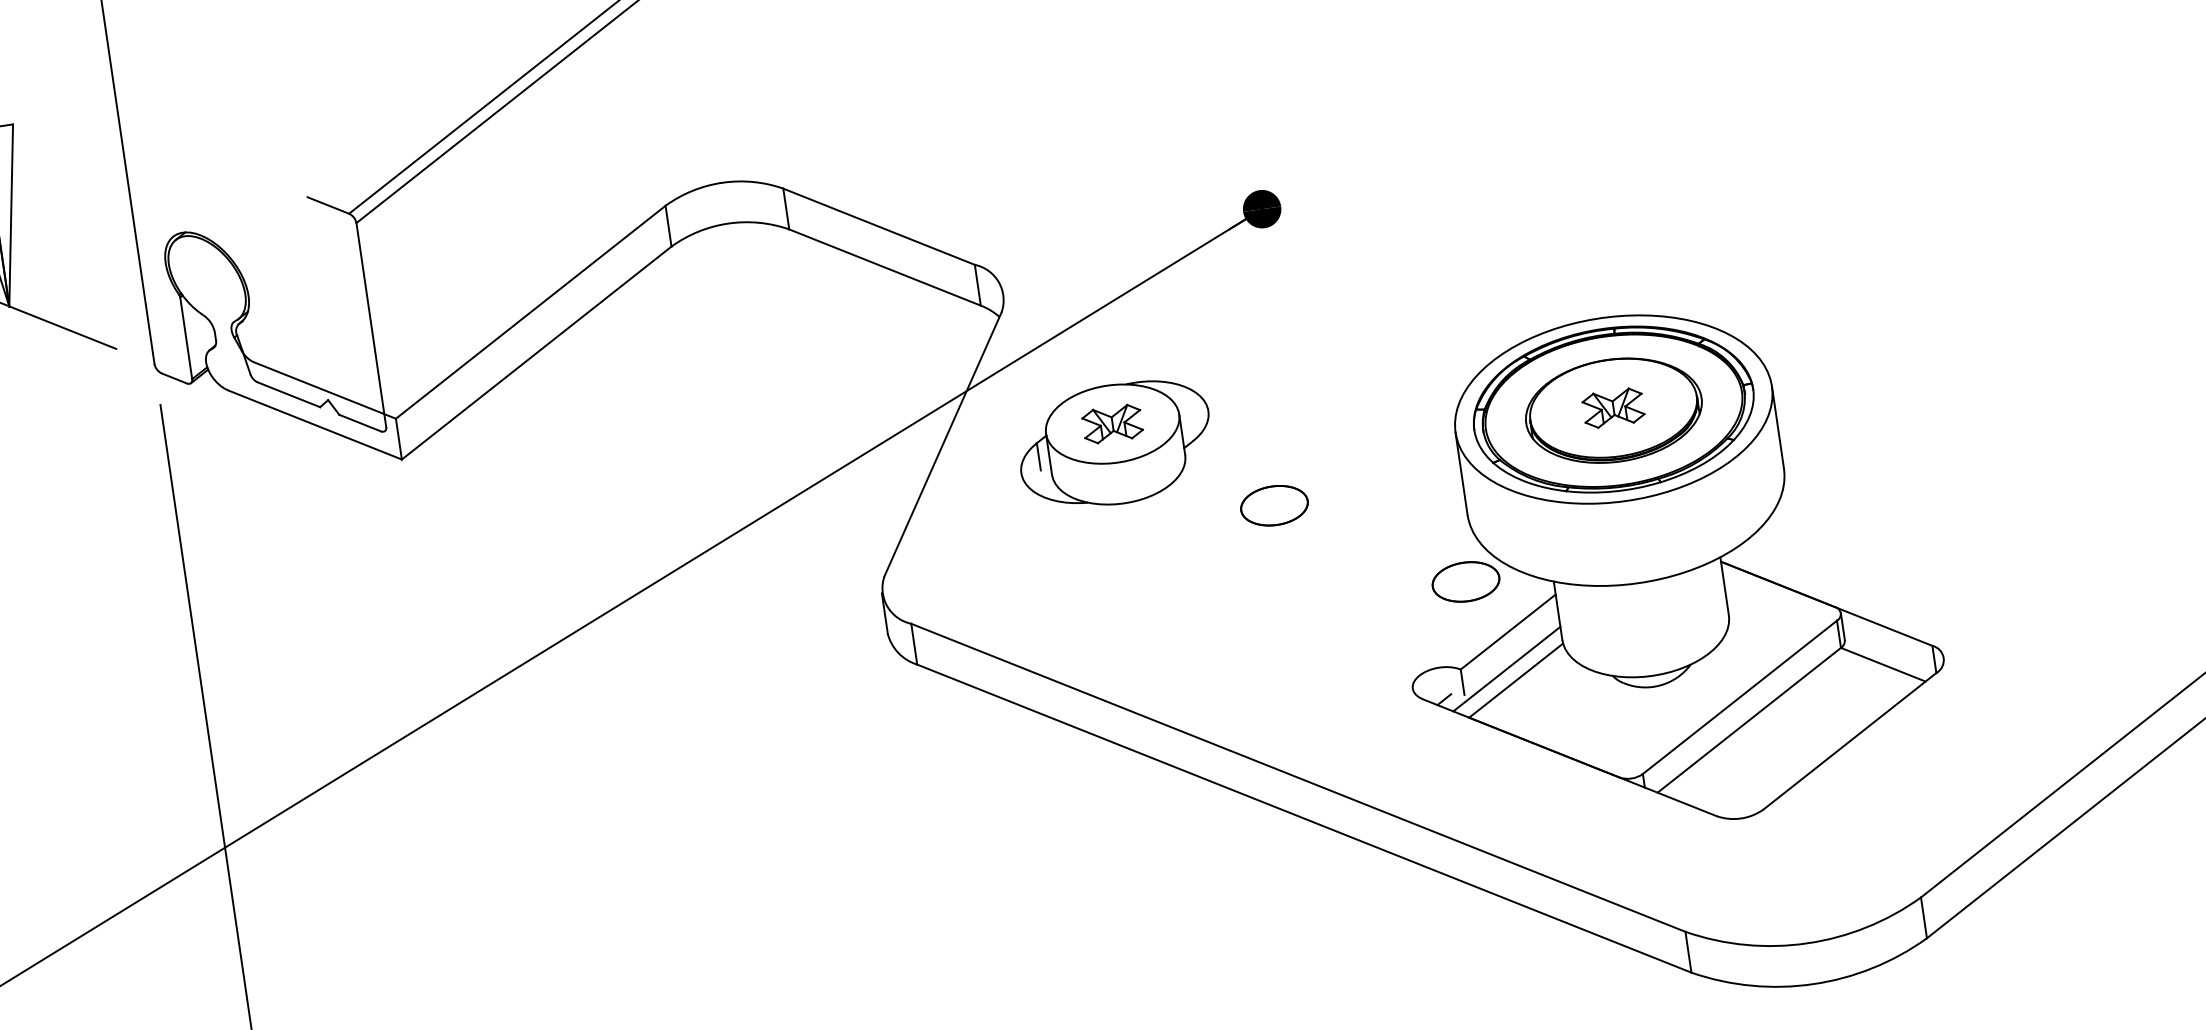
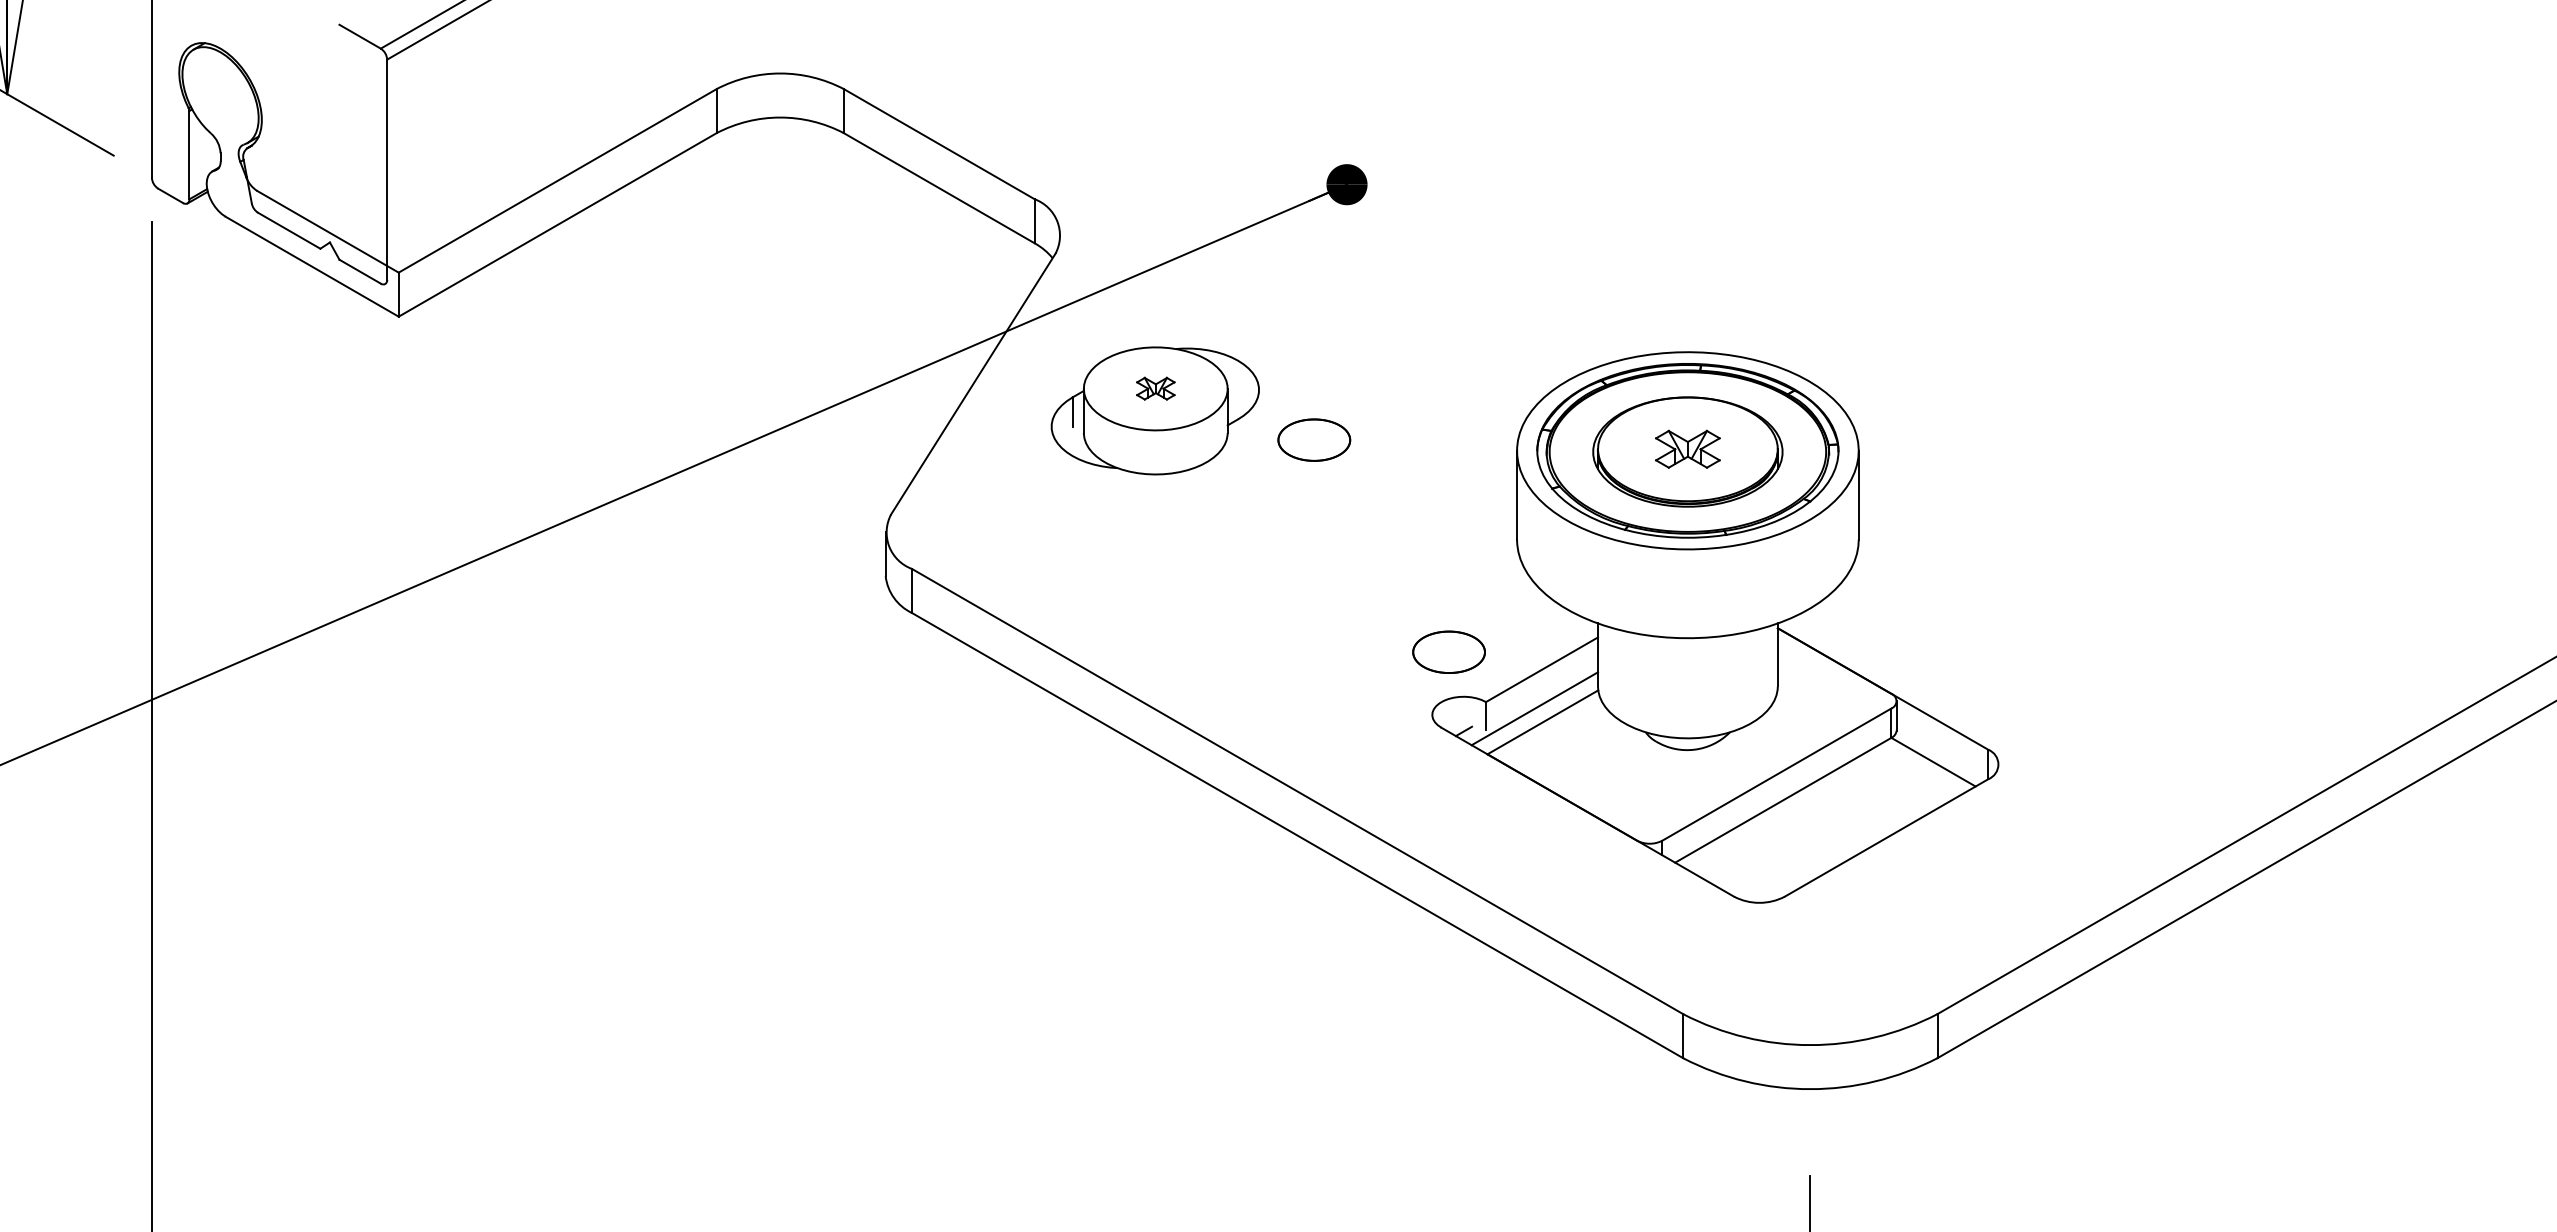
part: (1112, 423) -> (1155, 388), size x0.6
part: (1274, 505) -> (1314, 439), moved
part: (1465, 581) -> (1448, 651), moved

